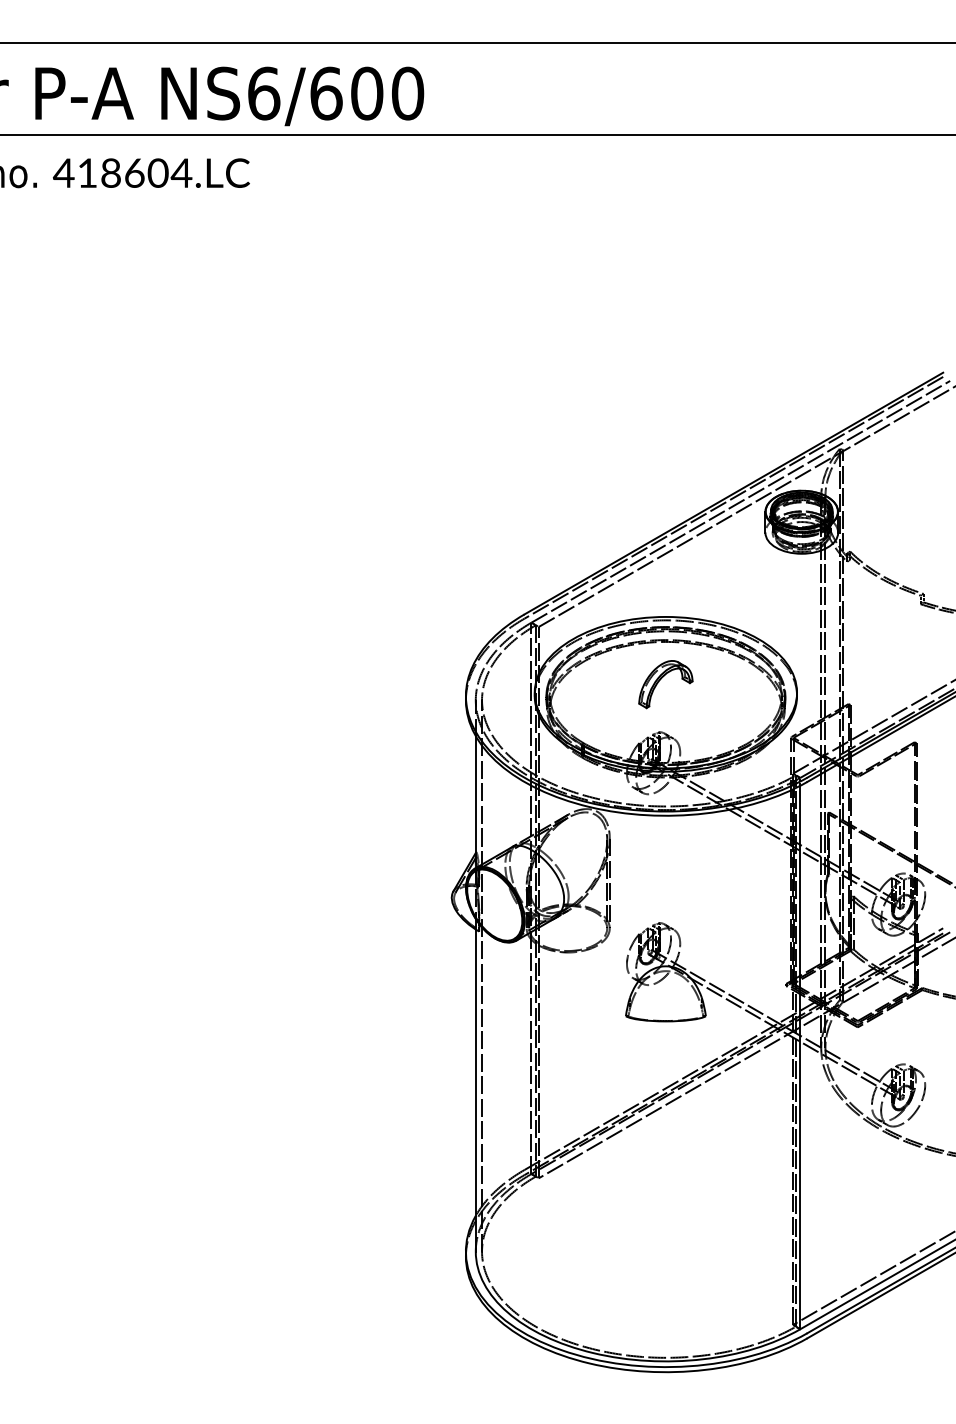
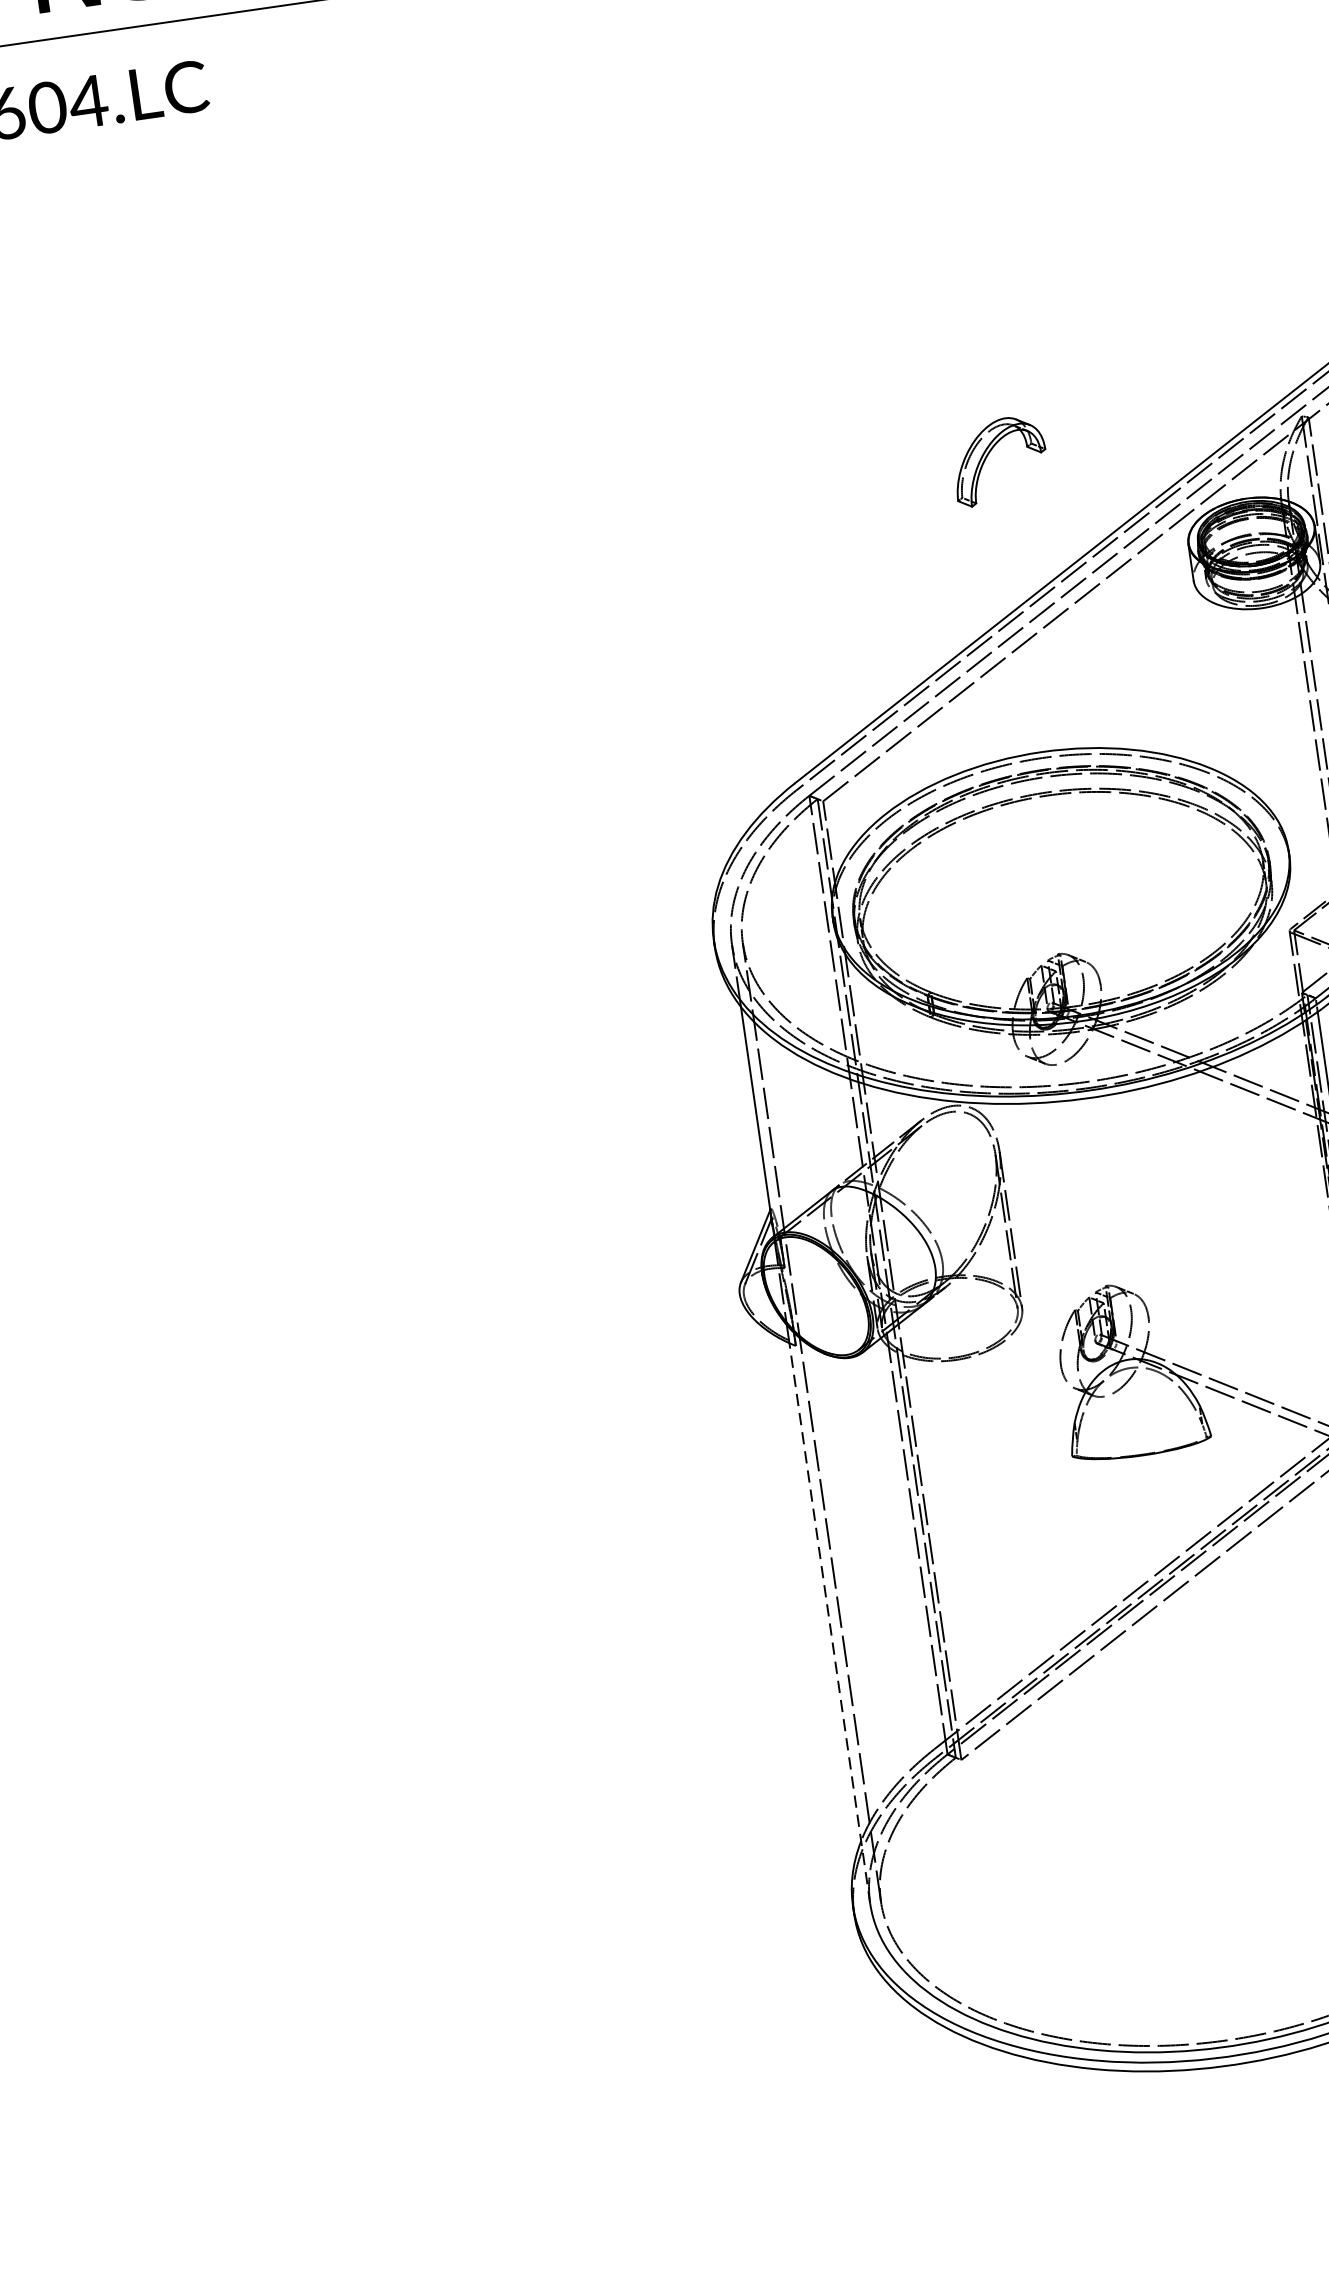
part: (661, 679) -> (990, 453), moved
line: (475, 1090) -> (829, 1623), solid -> dashed

